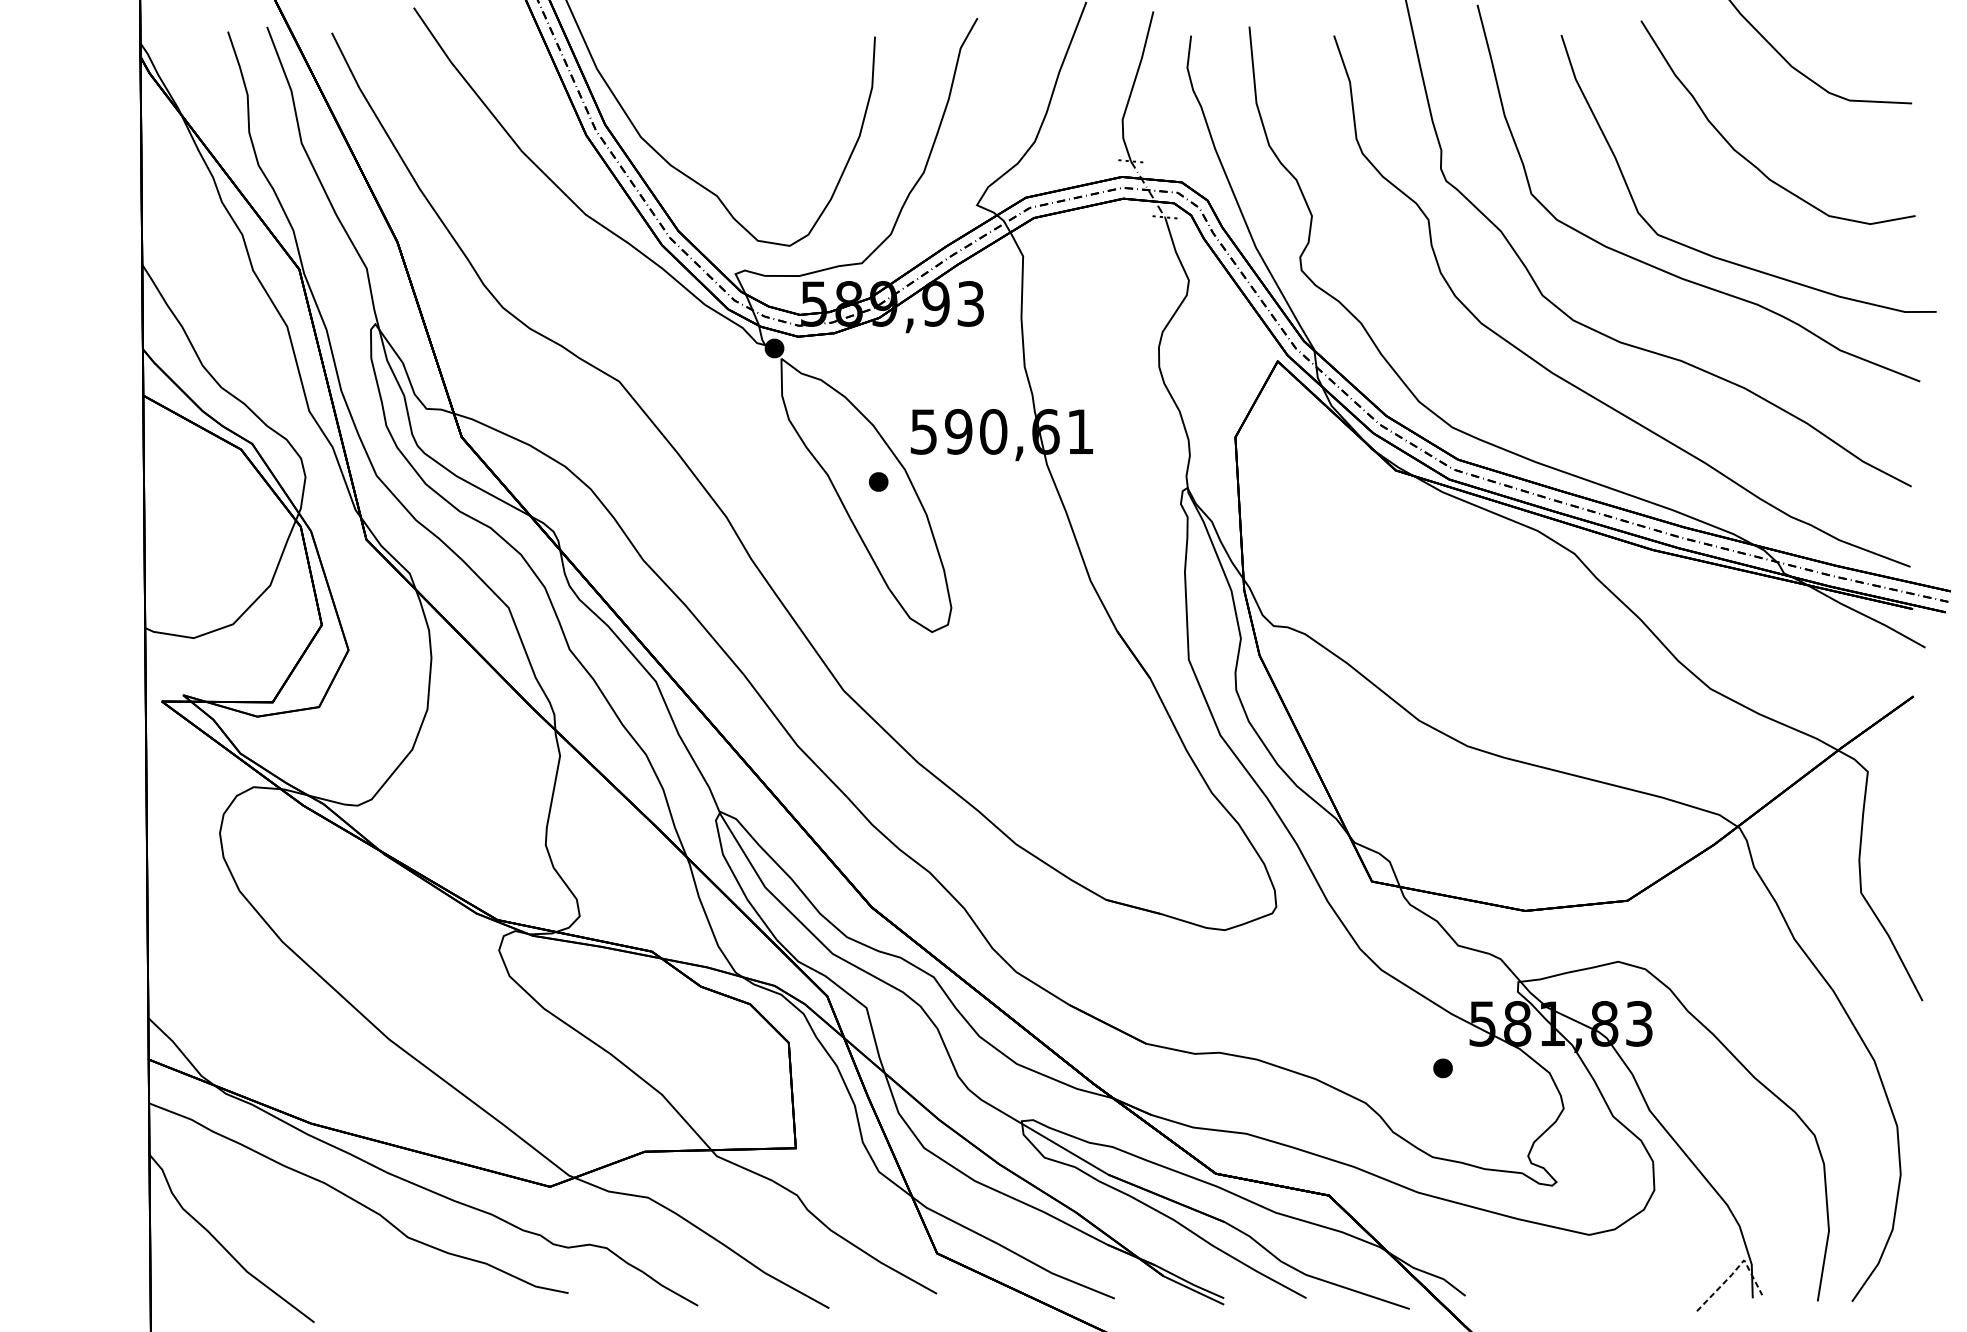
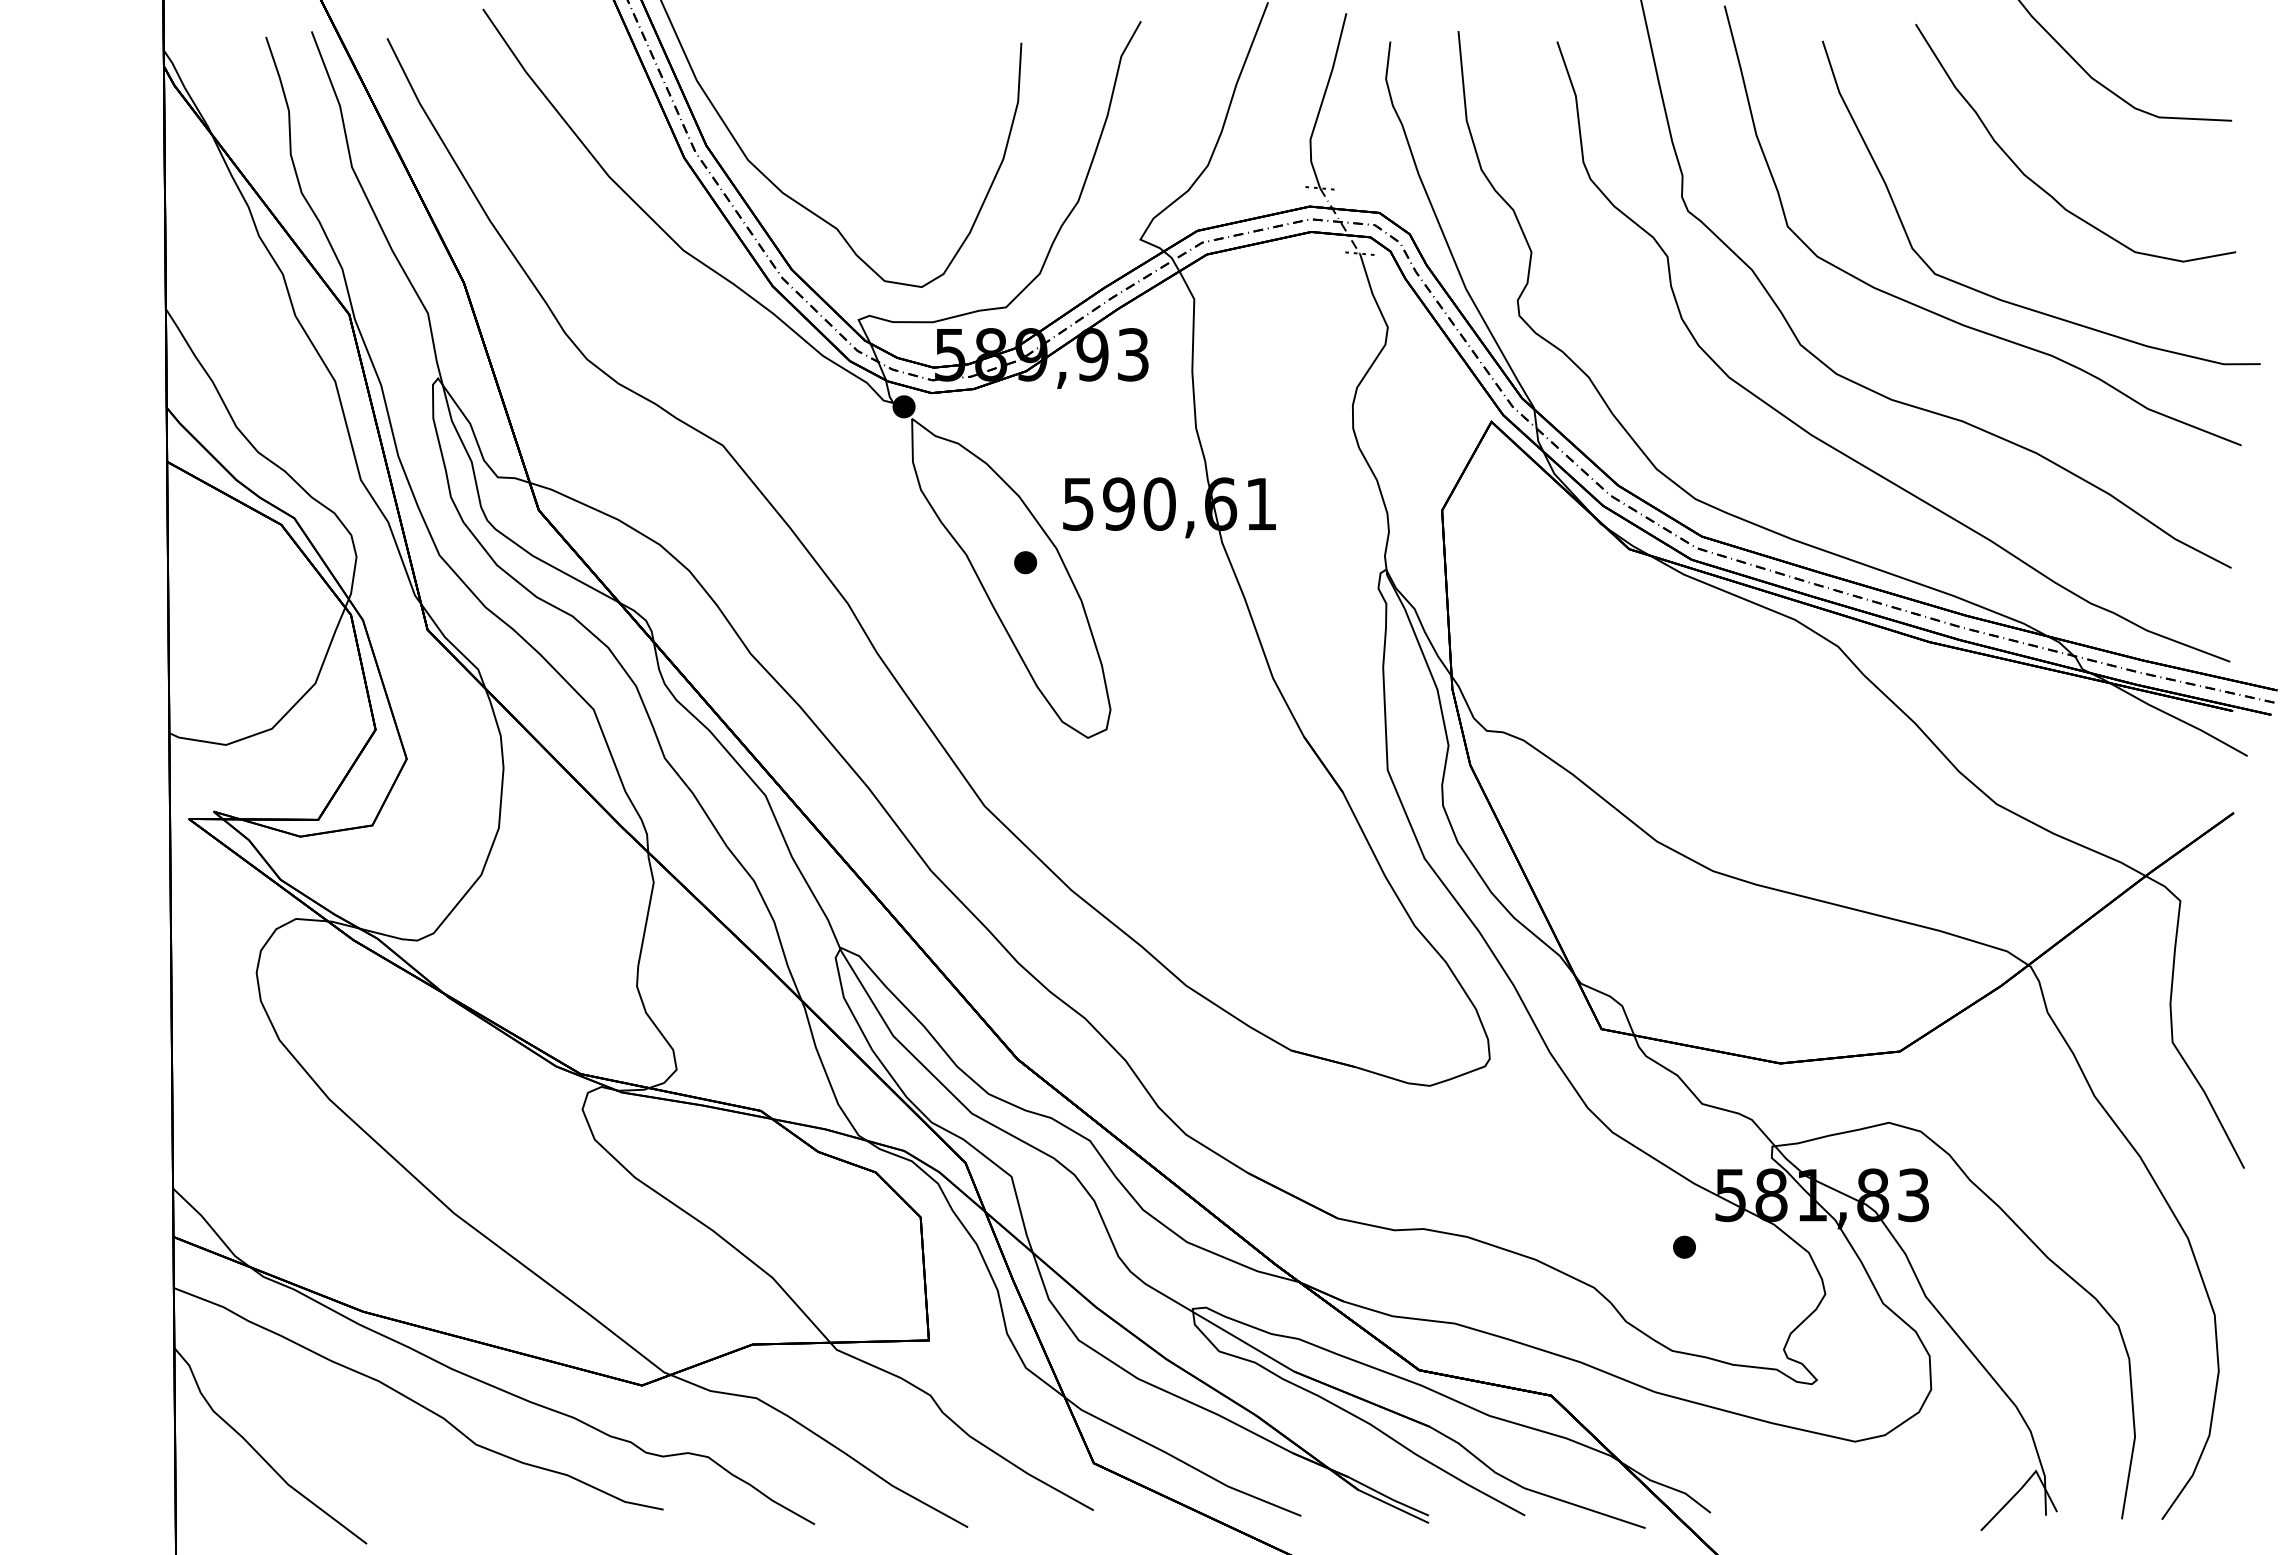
line: (1734, 1271) -> (2024, 1484), dashed -> solid

